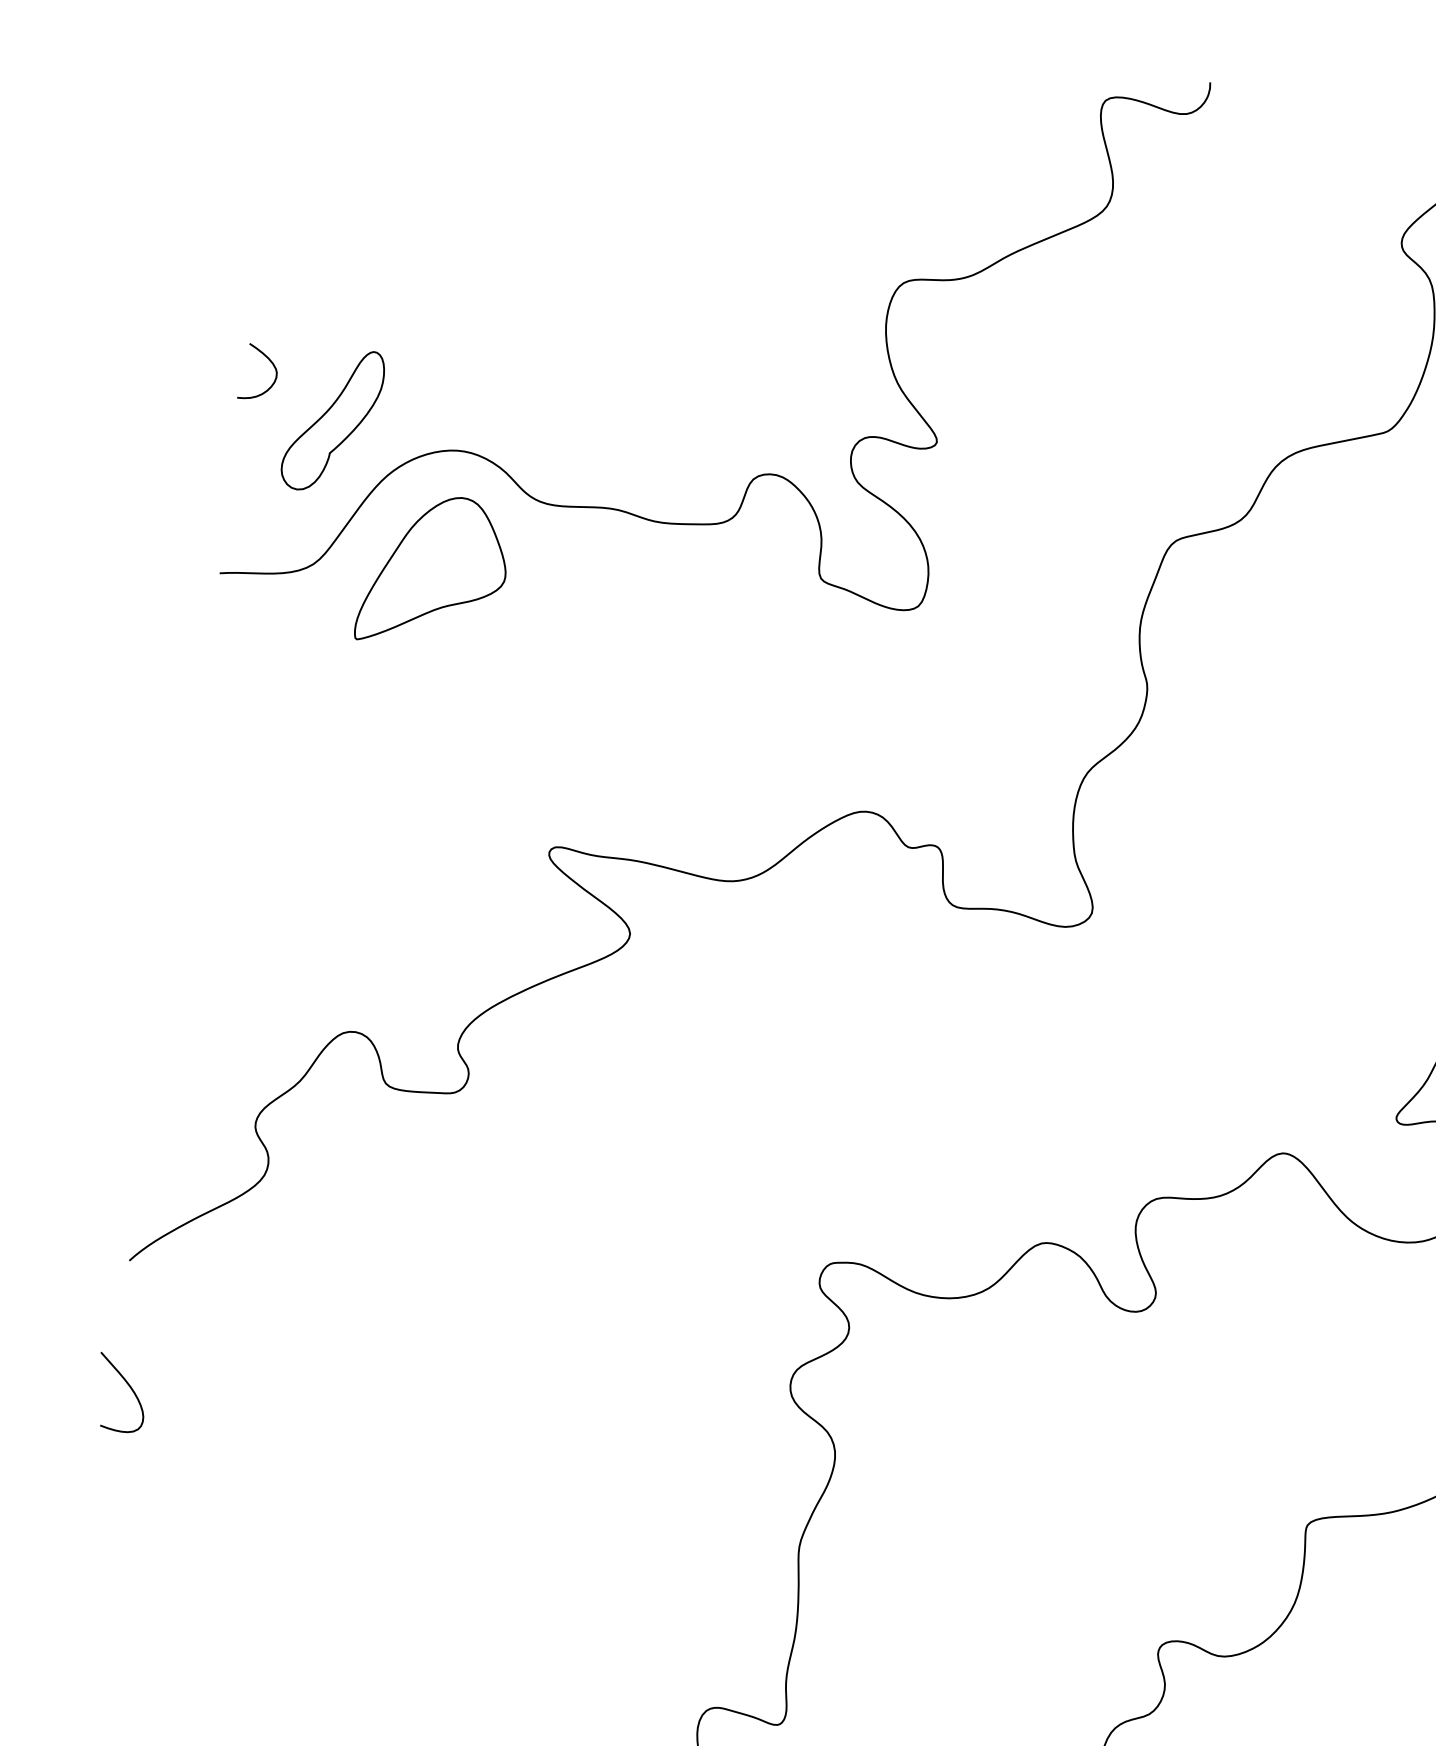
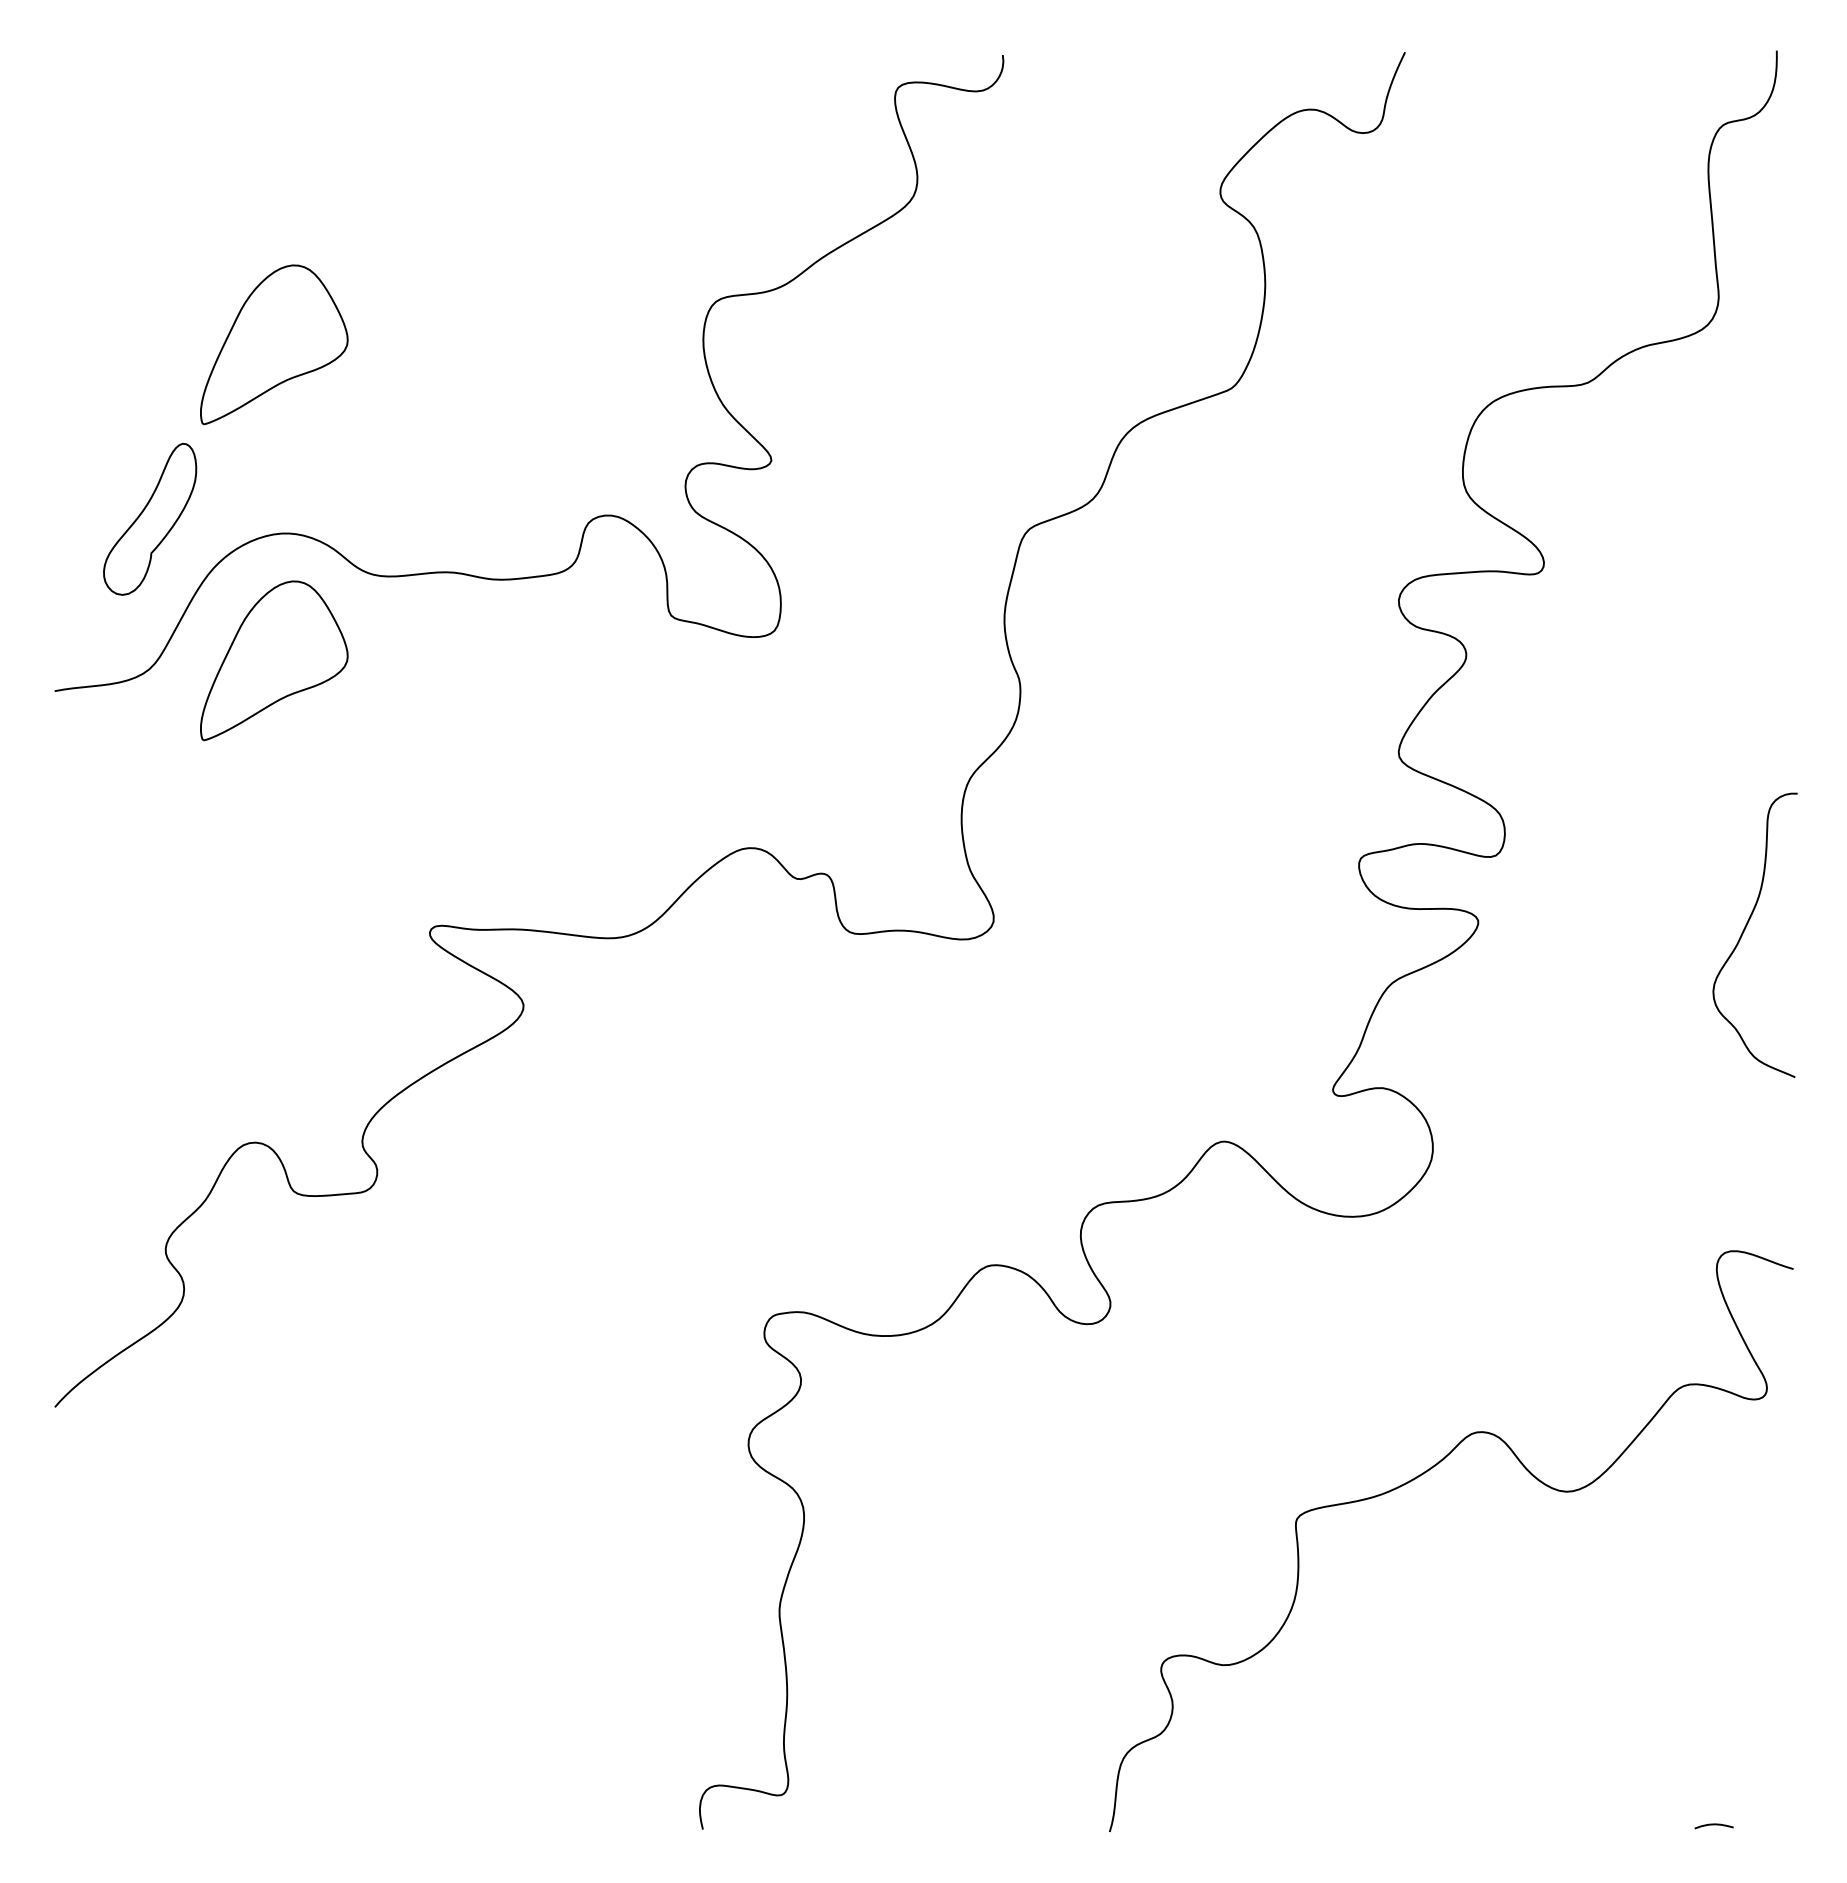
part: (474, 268) -> (274, 344), added
curve: (271, 363) -> (79, 469), removed
curve: (128, 1386) -> (71, 1536), removed

